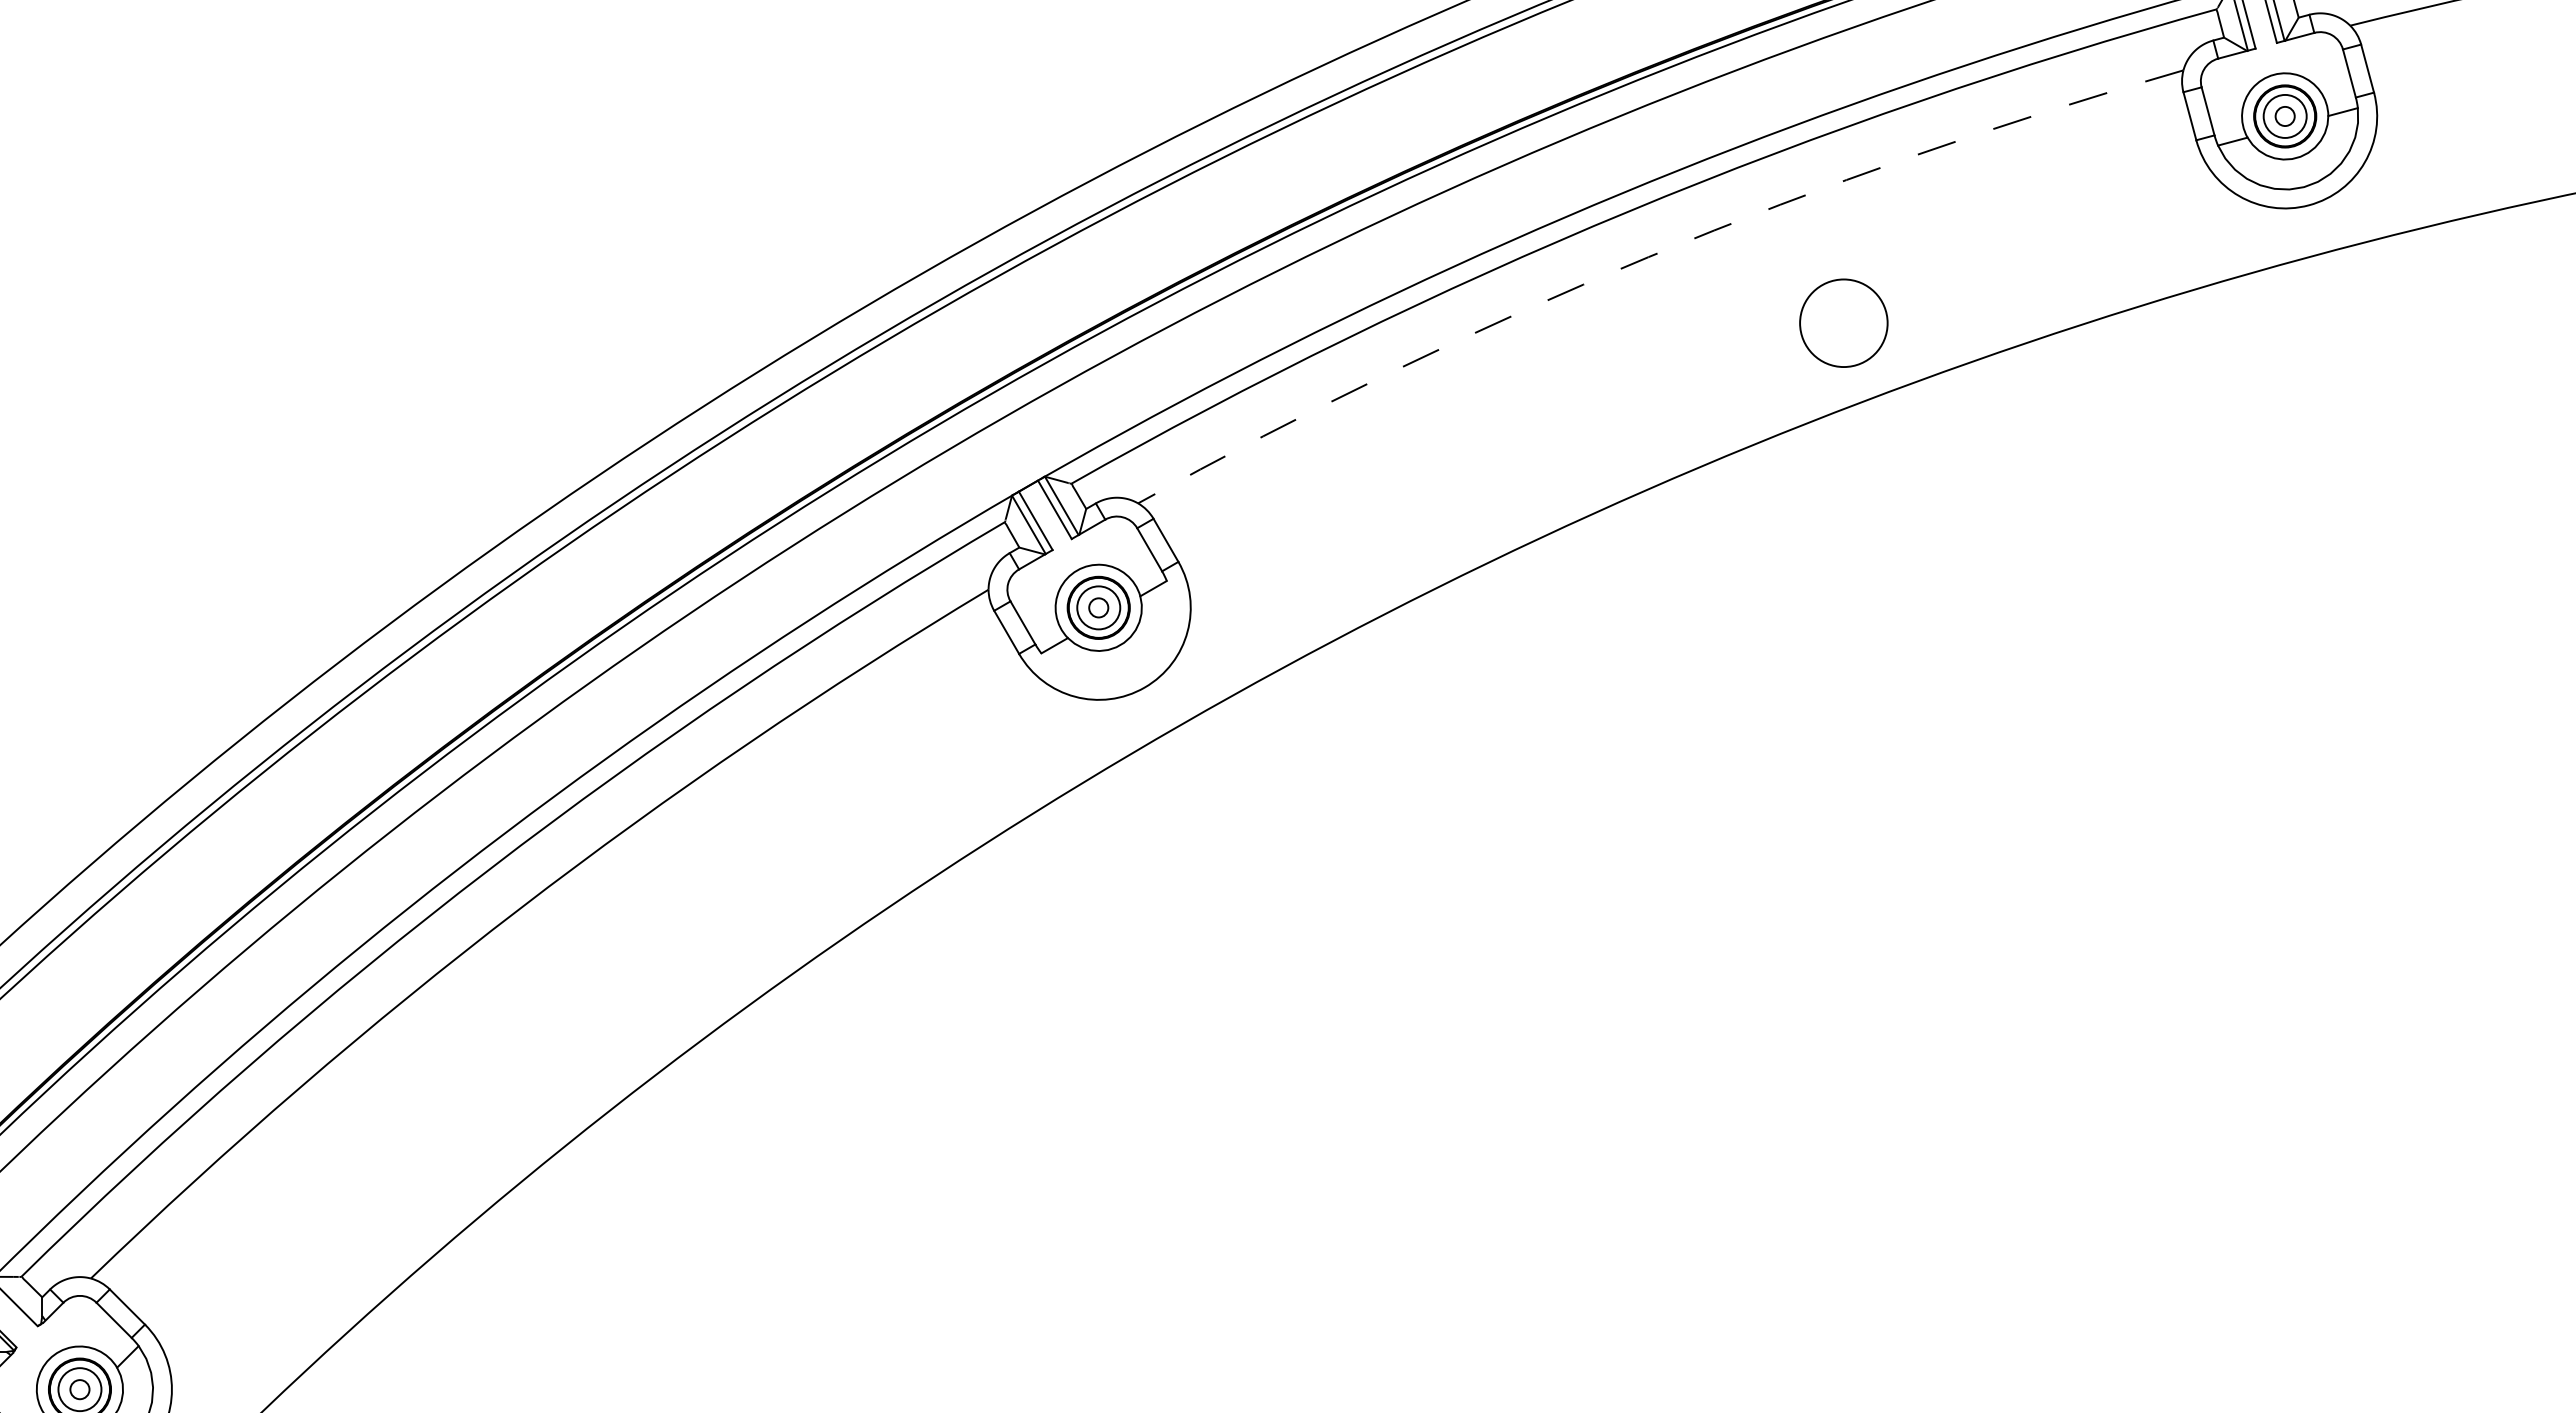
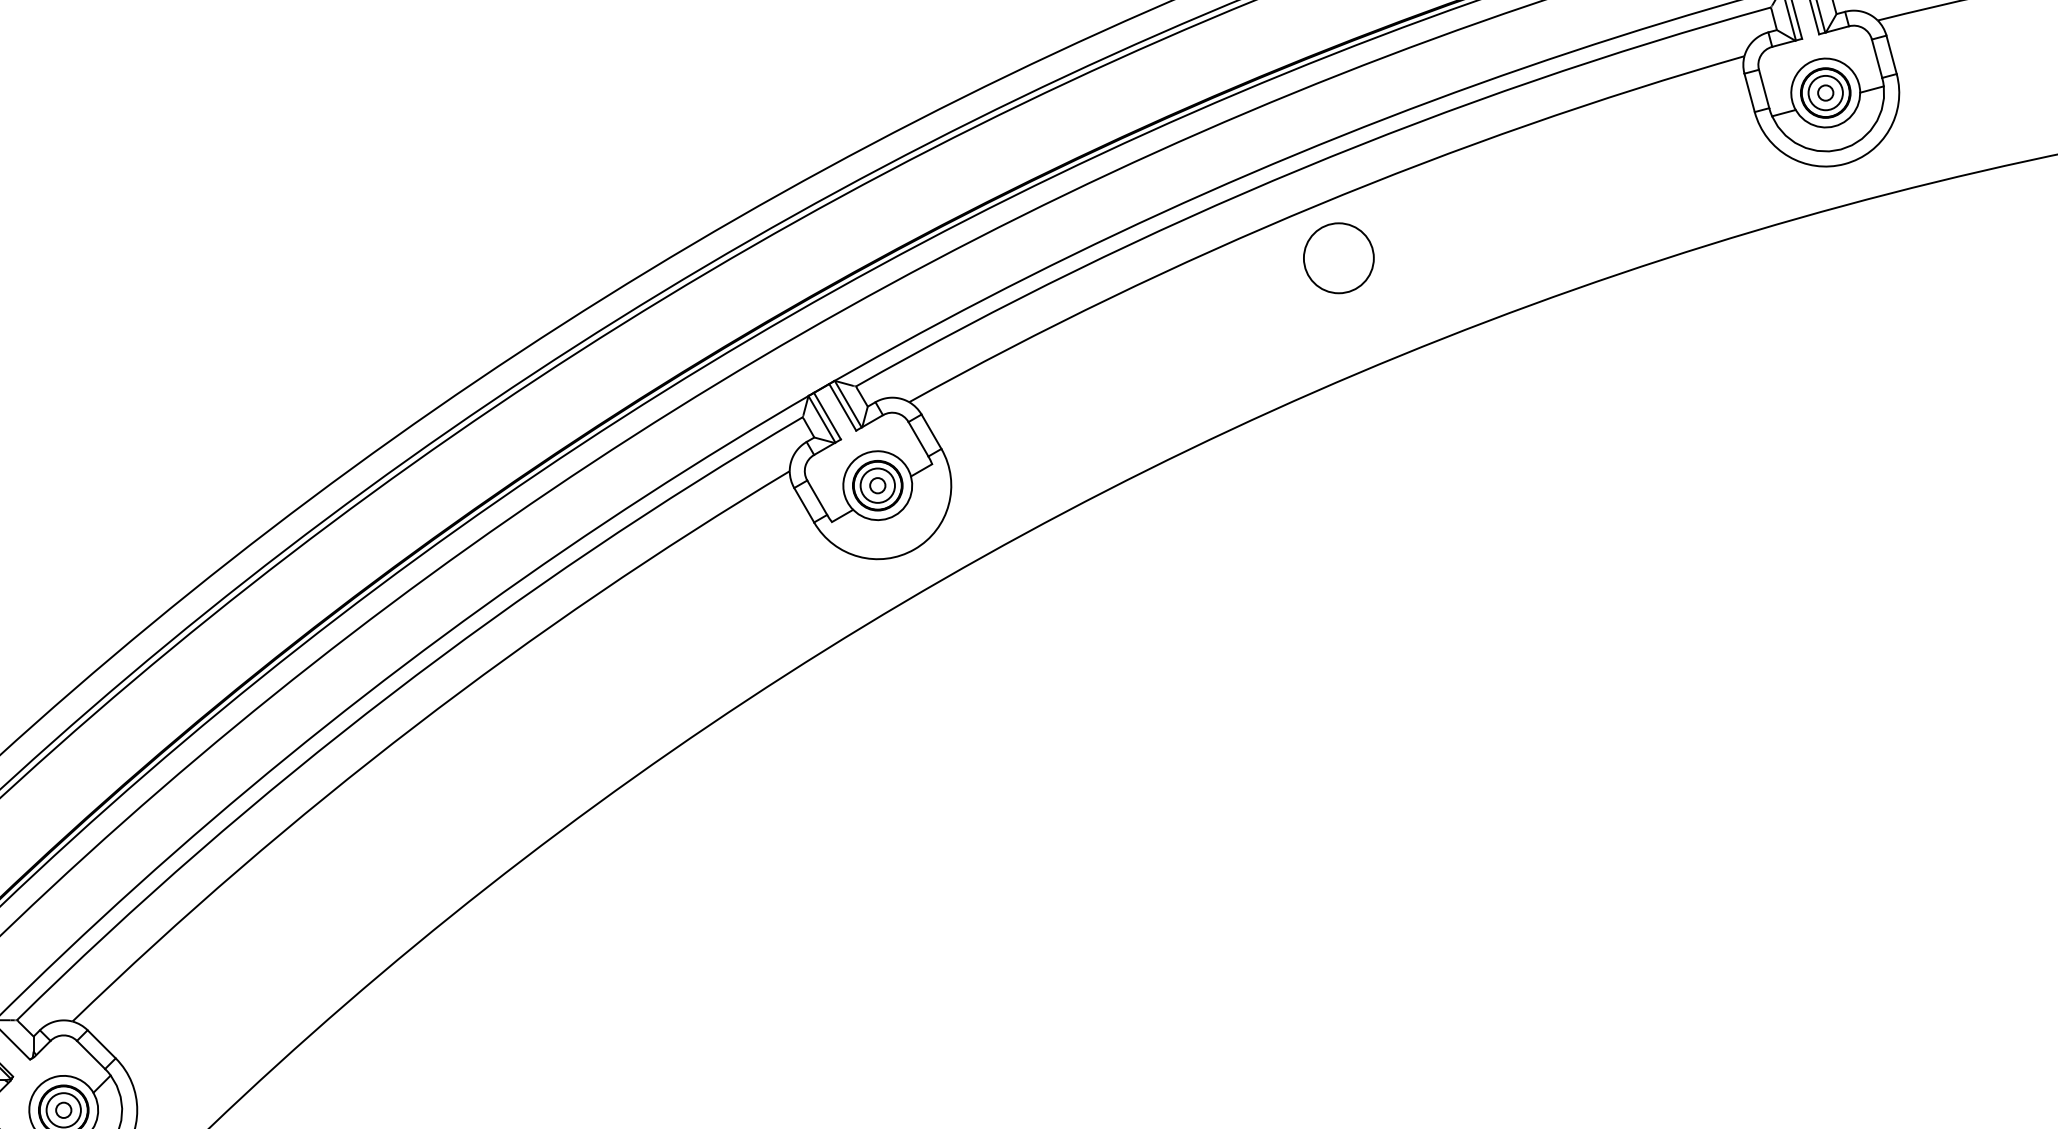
arc: (1648, 257) -> (1317, 205), dashed -> solid
circle: (1843, 322) -> (1338, 257), moved

